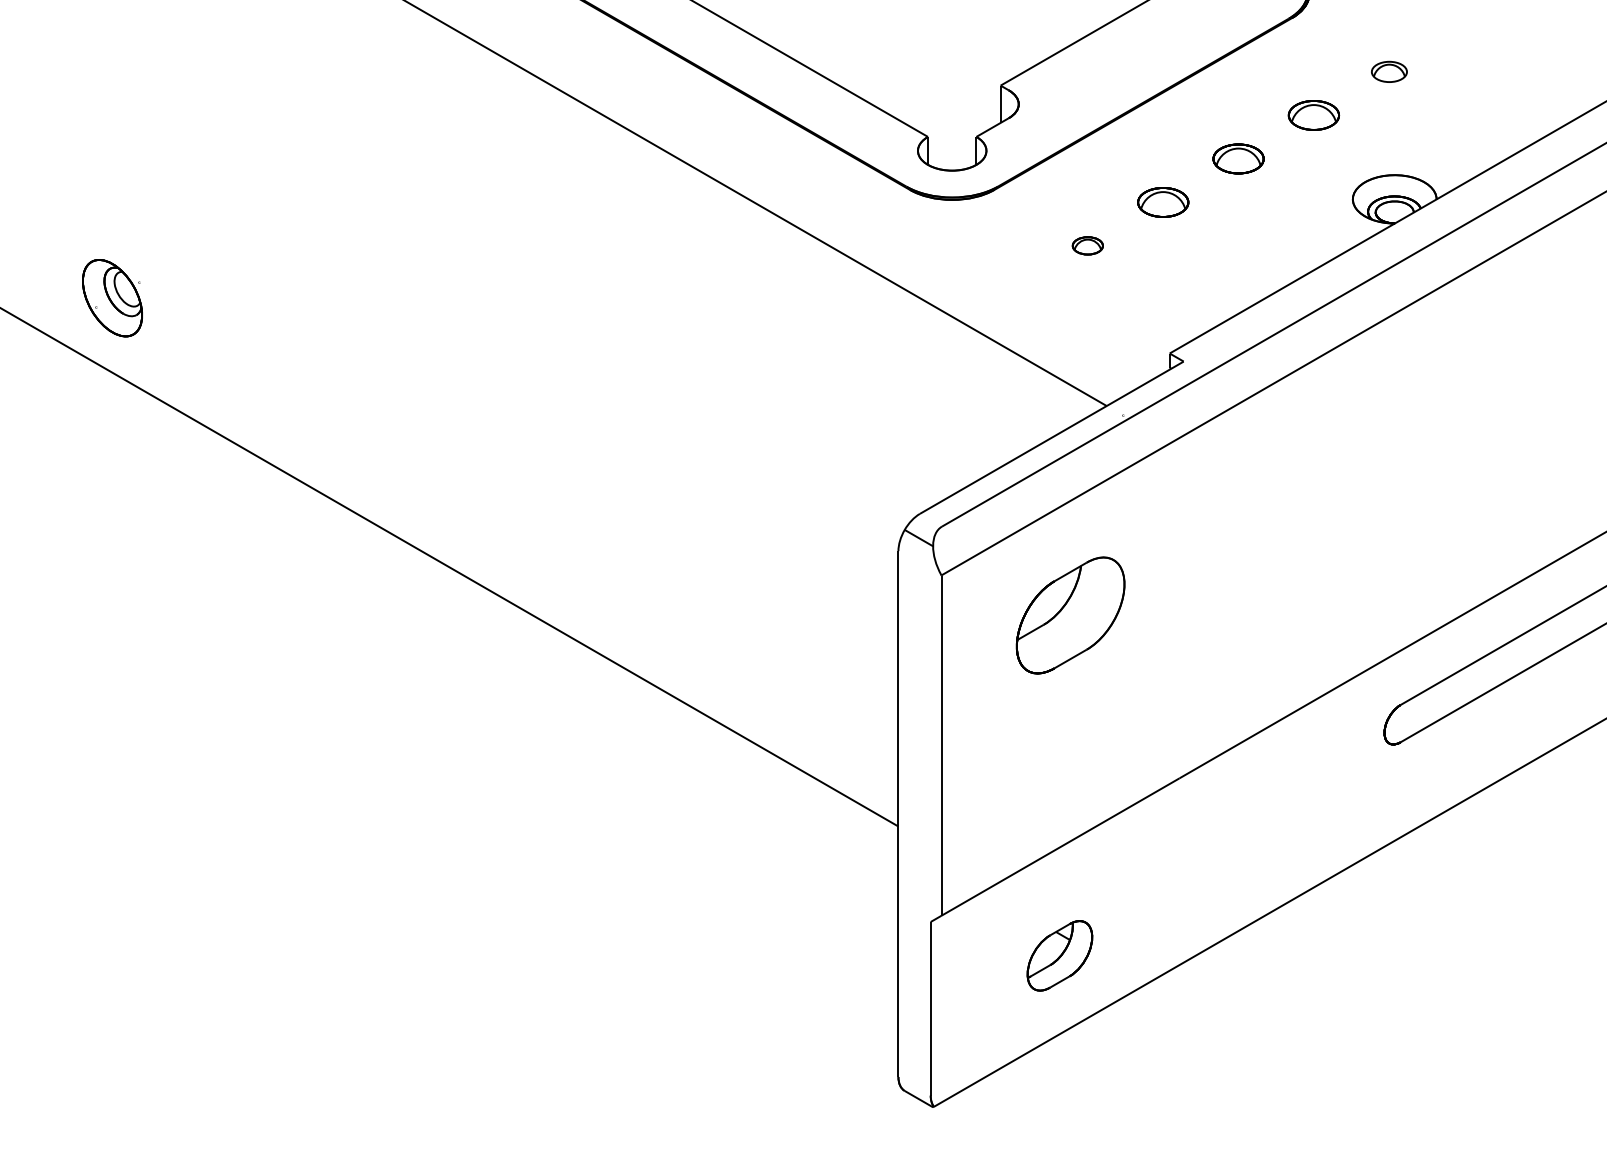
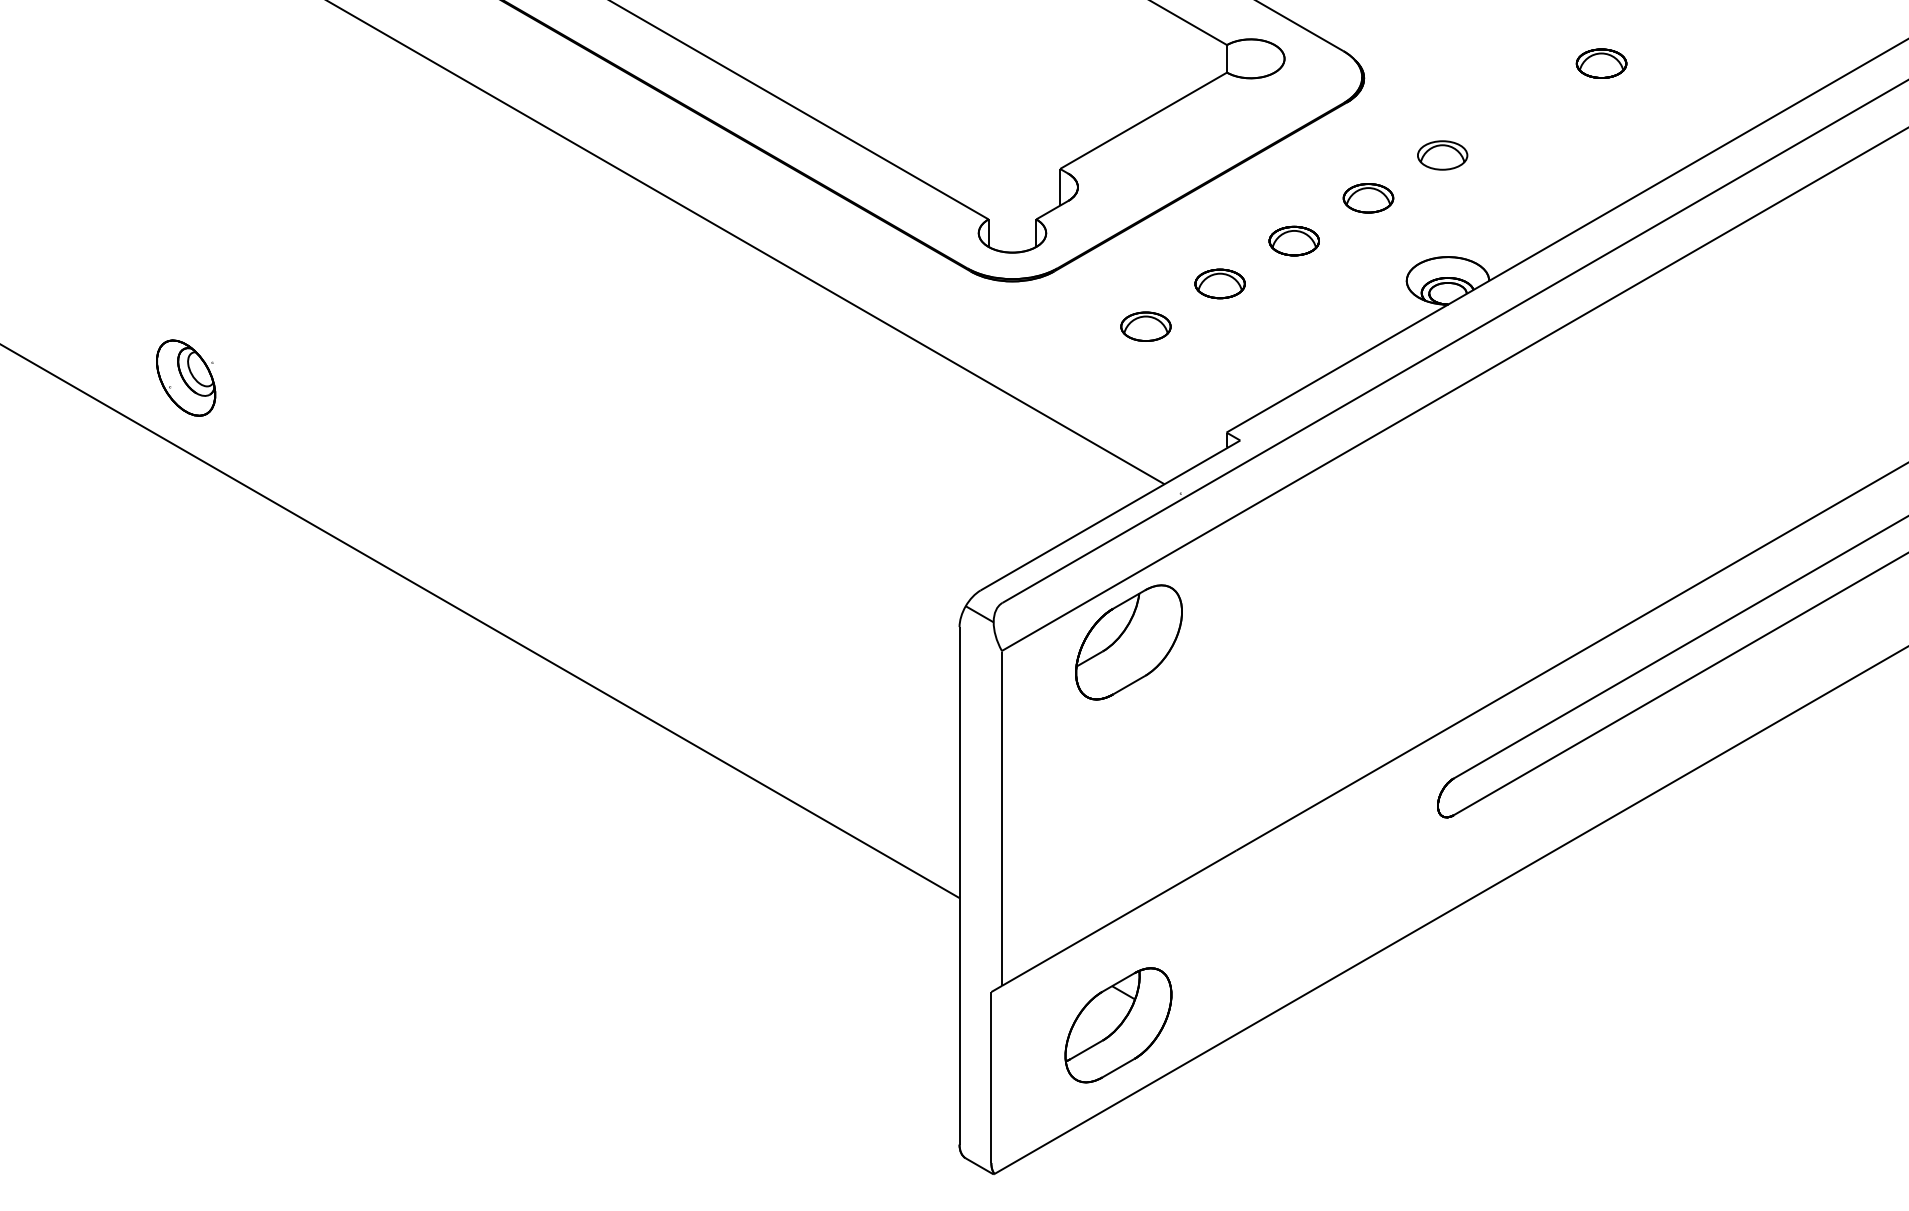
part: (1389, 71) -> (1442, 155), size x1.43
part: (1087, 245) -> (1145, 326), size x1.67
part: (1070, 615) -> (1128, 642), moved
part: (1059, 955) -> (1118, 1025), size x1.67

